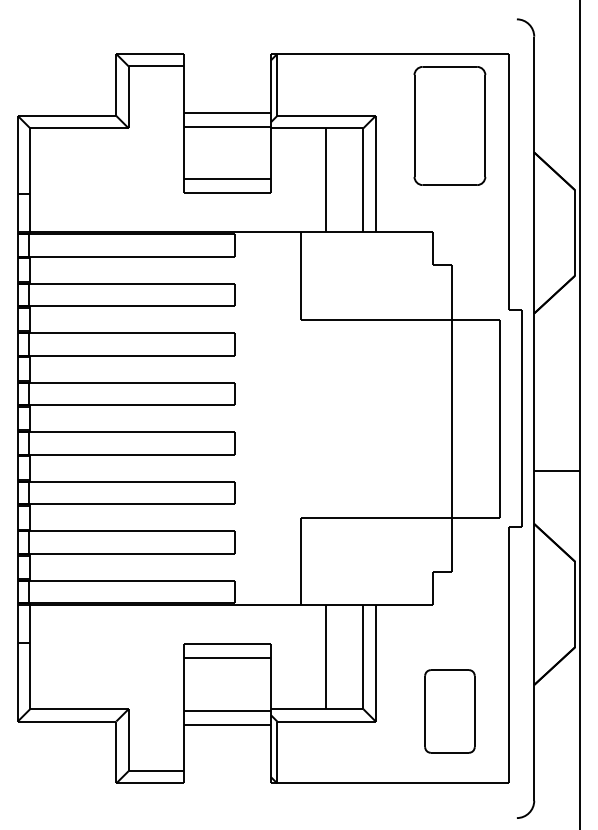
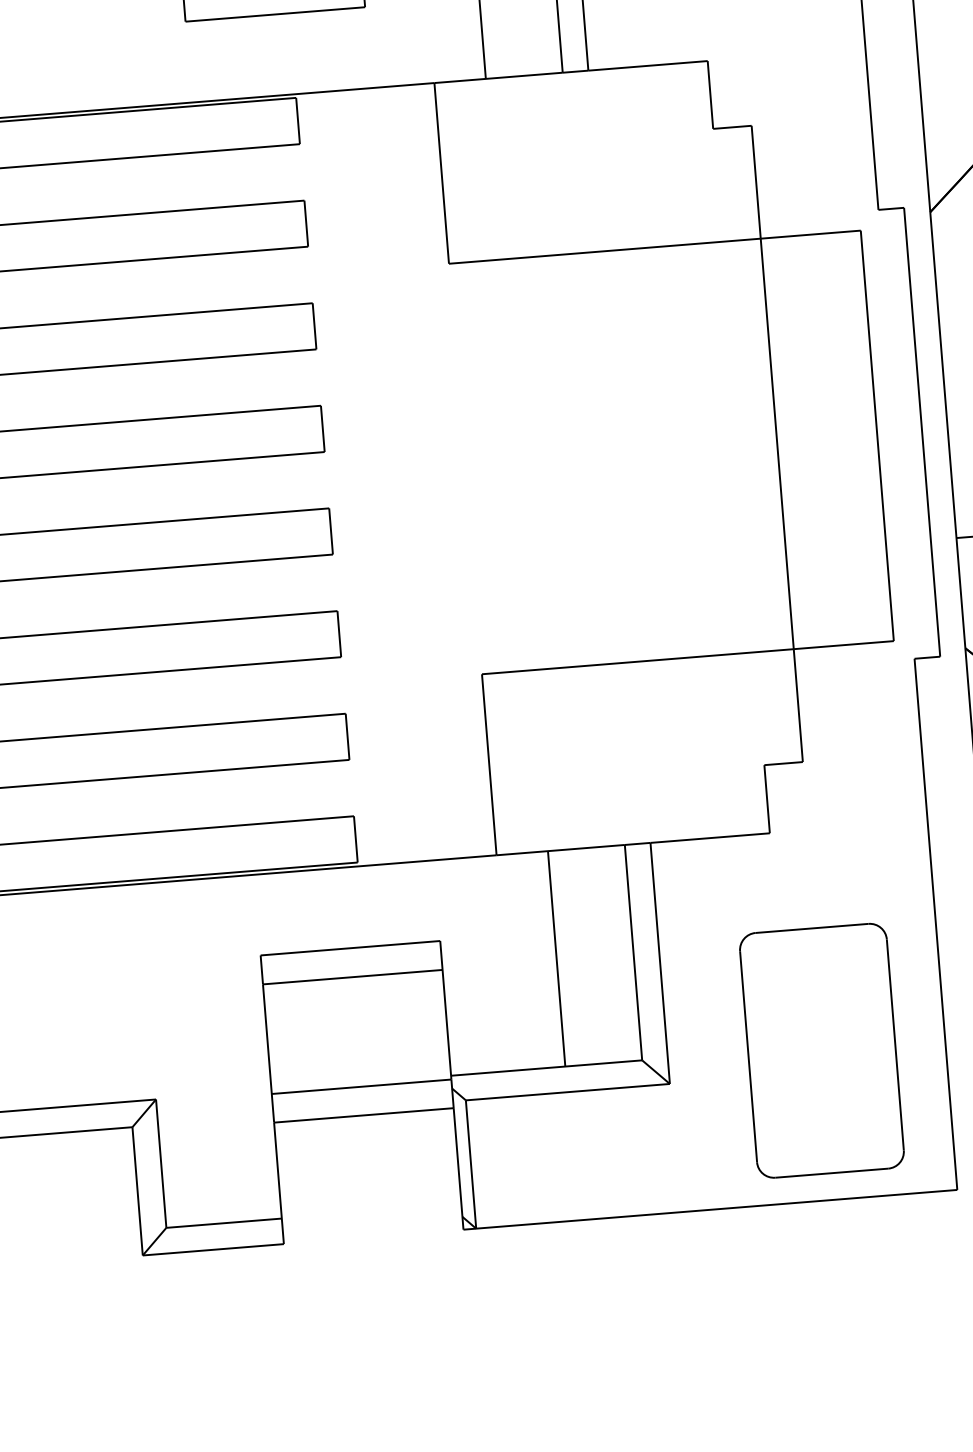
part: (449, 711) -> (821, 1050), size x1.43

